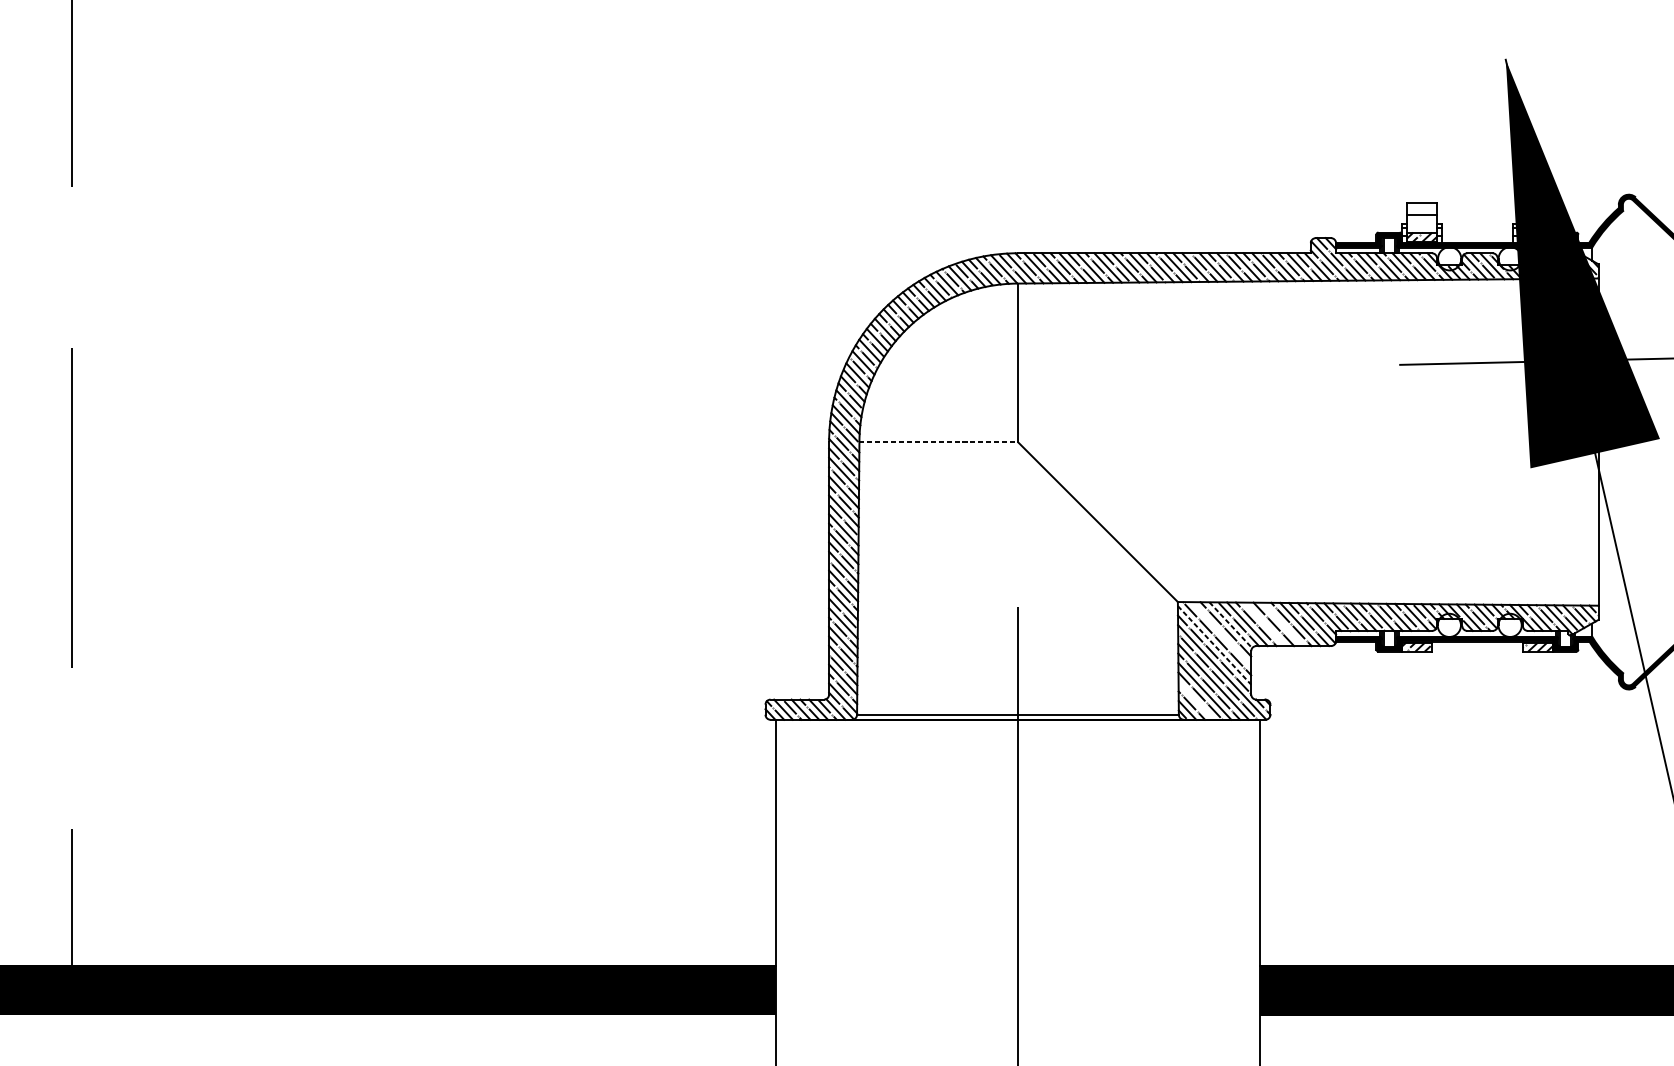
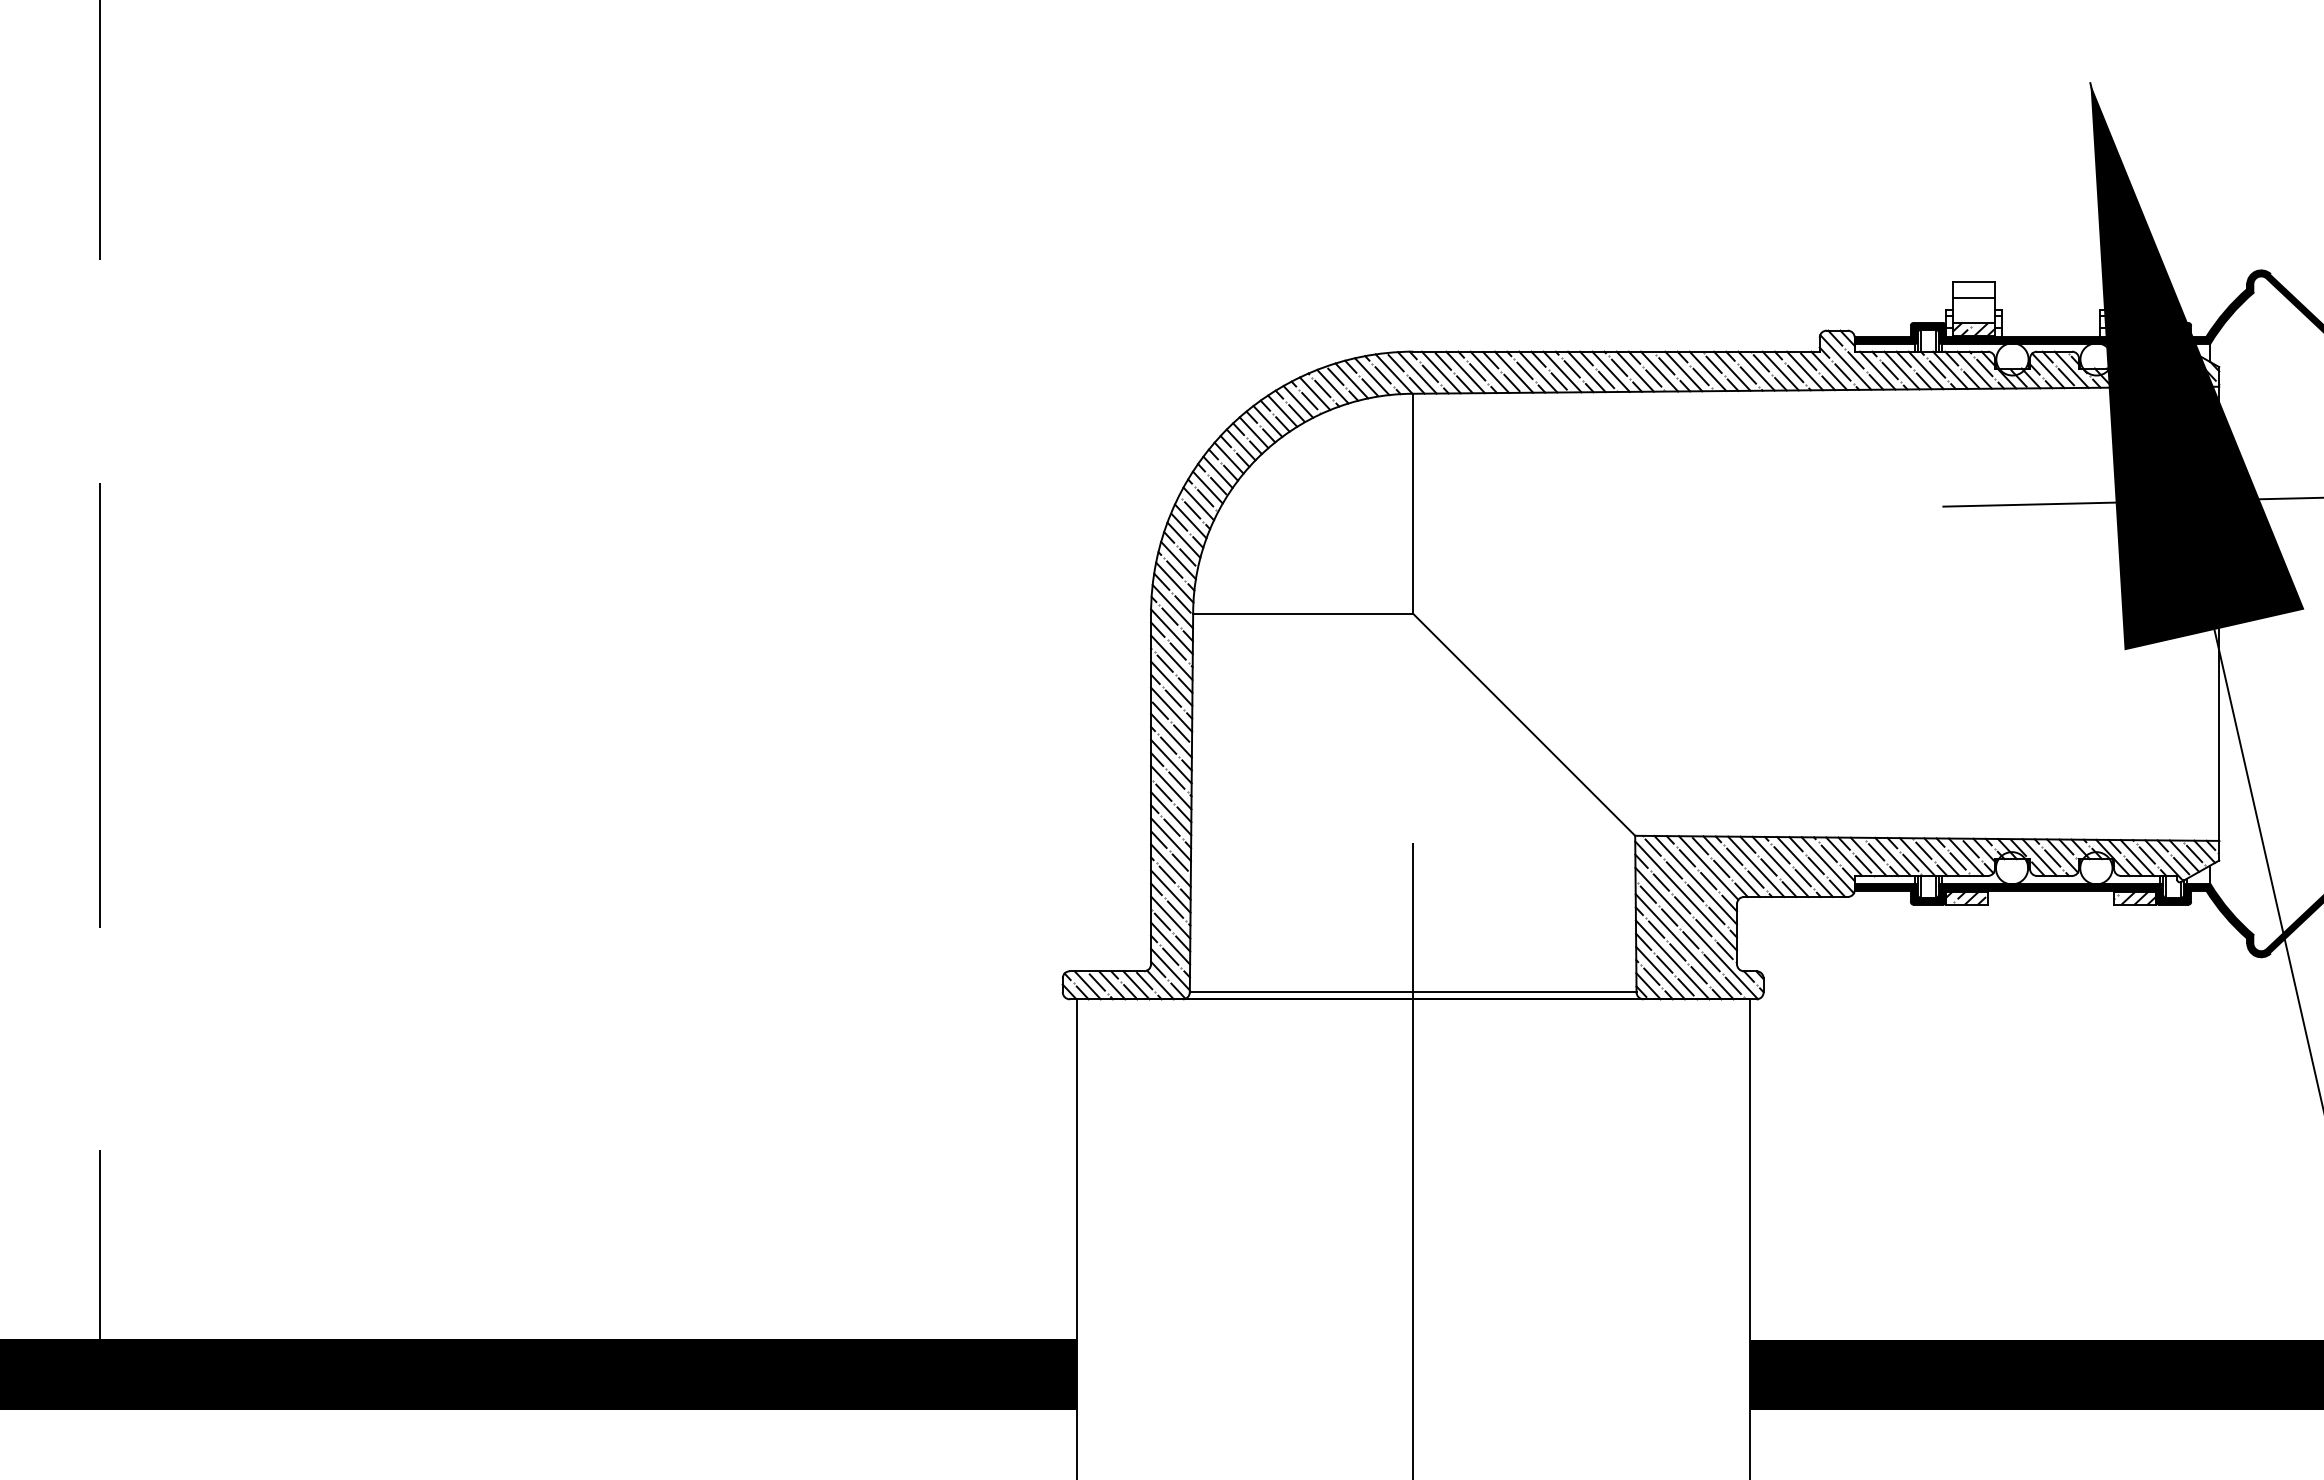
line: (938, 441) -> (1303, 613), dashed -> solid
line: (1265, 624) -> (1756, 866), added
line: (1282, 624) -> (1780, 866), added
line: (1230, 625) -> (1708, 868), dashed -> solid
line: (1221, 633) -> (1695, 879), added
line: (1214, 645) -> (1686, 896), dashed -> solid
line: (1196, 700) -> (1660, 972), added

